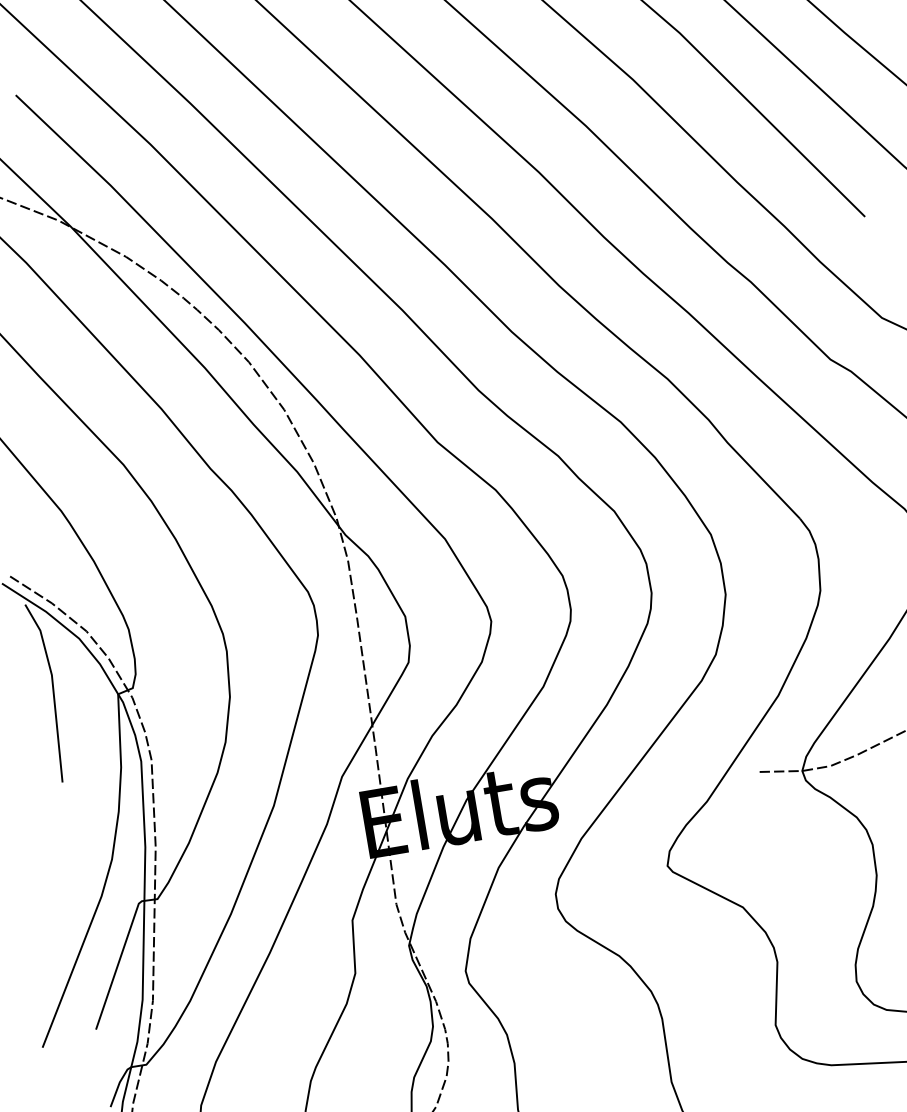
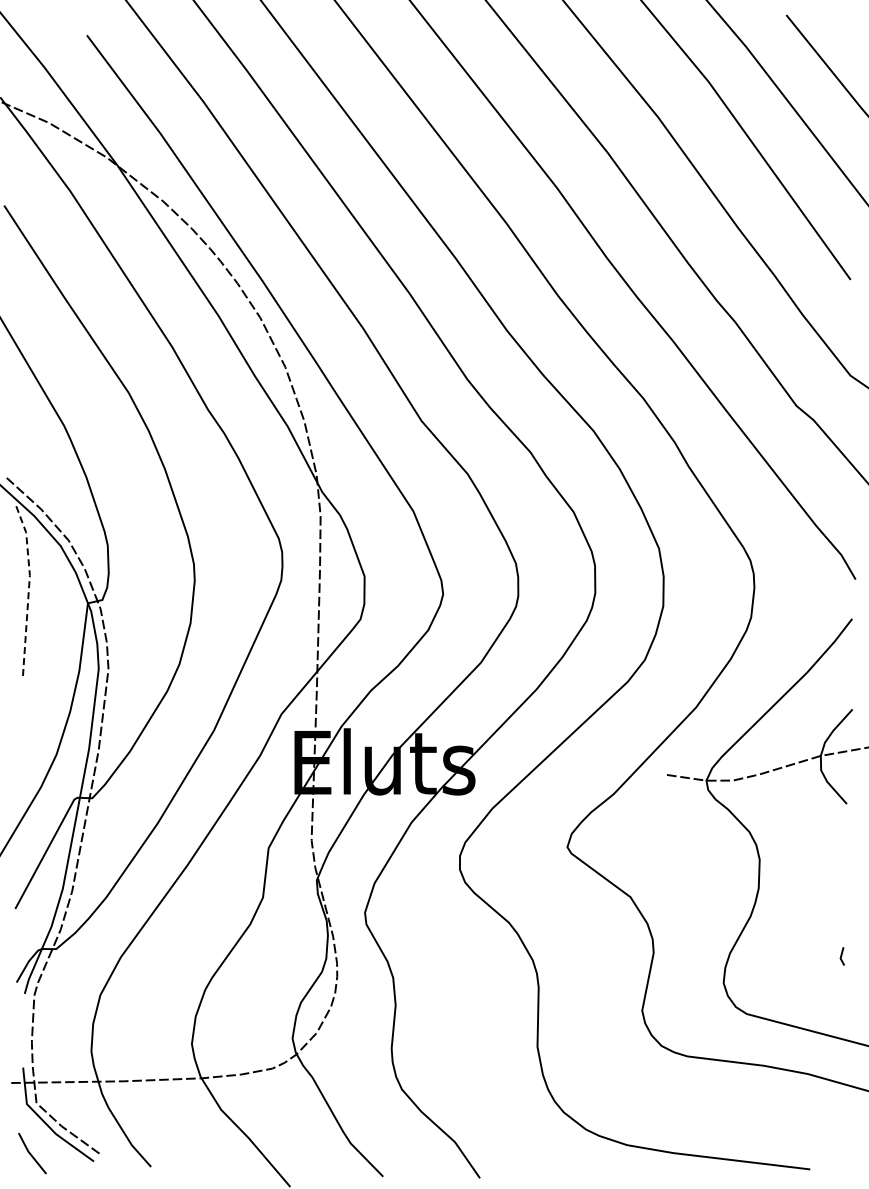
line: (53, 689) -> (29, 588), solid -> dashed

